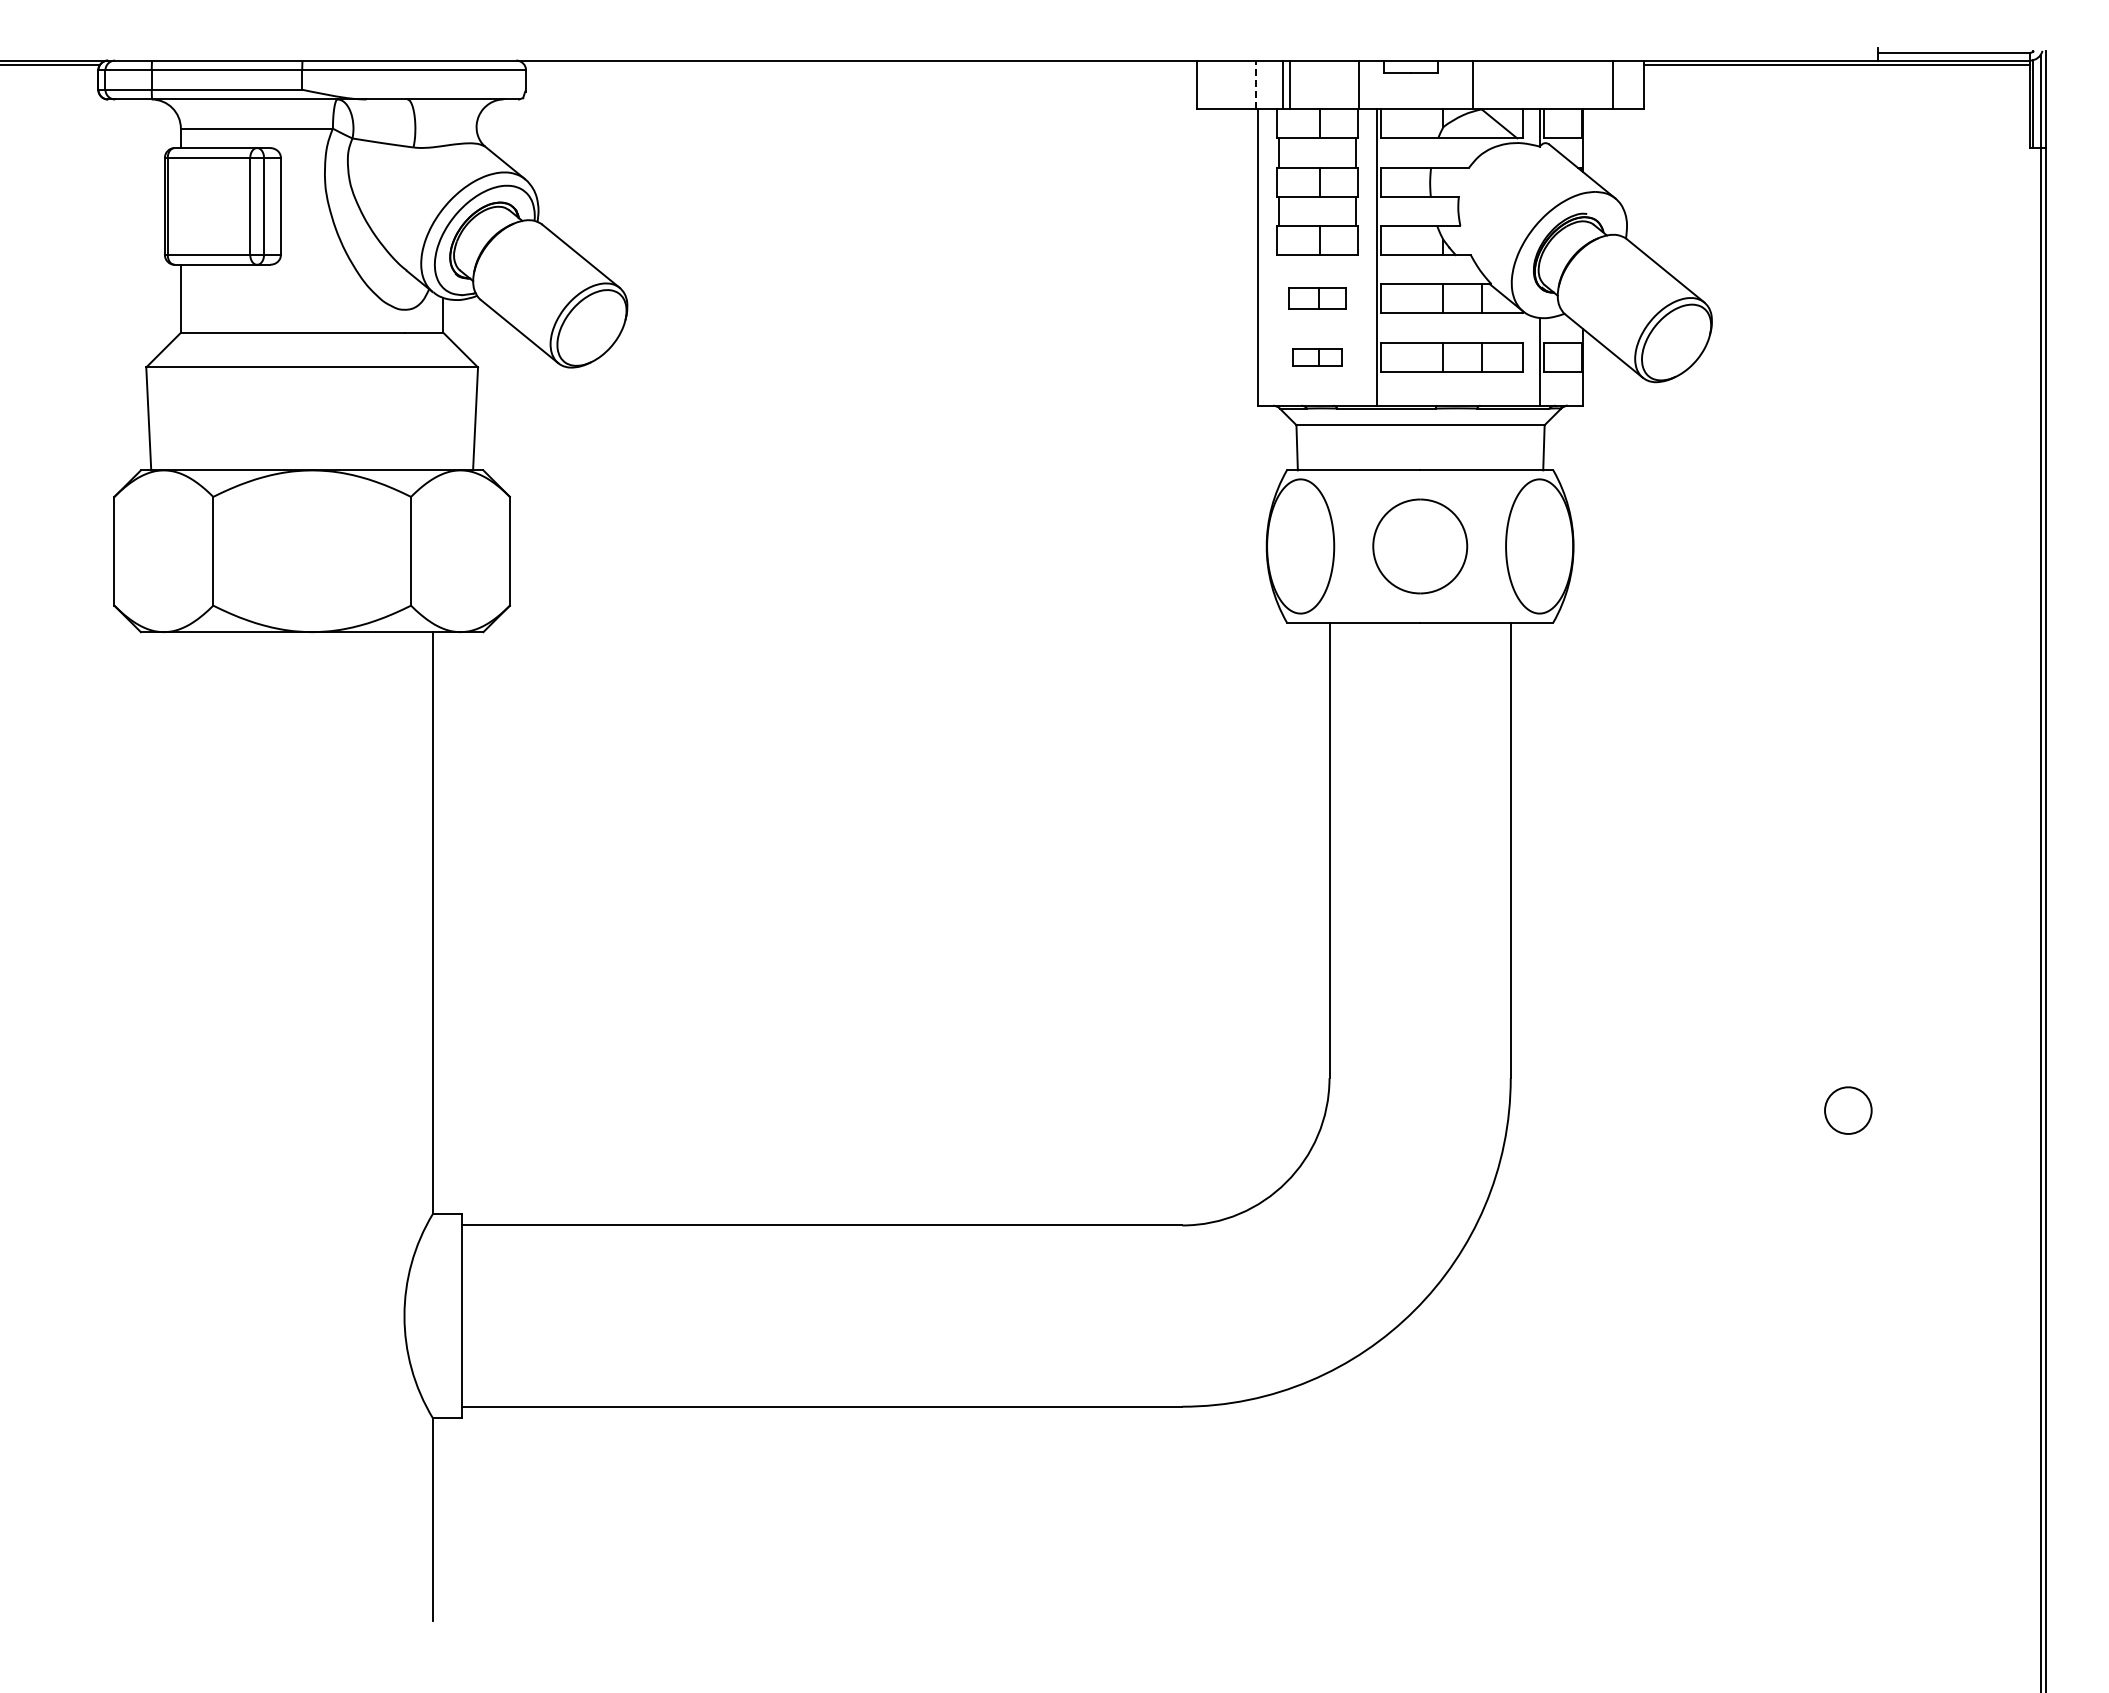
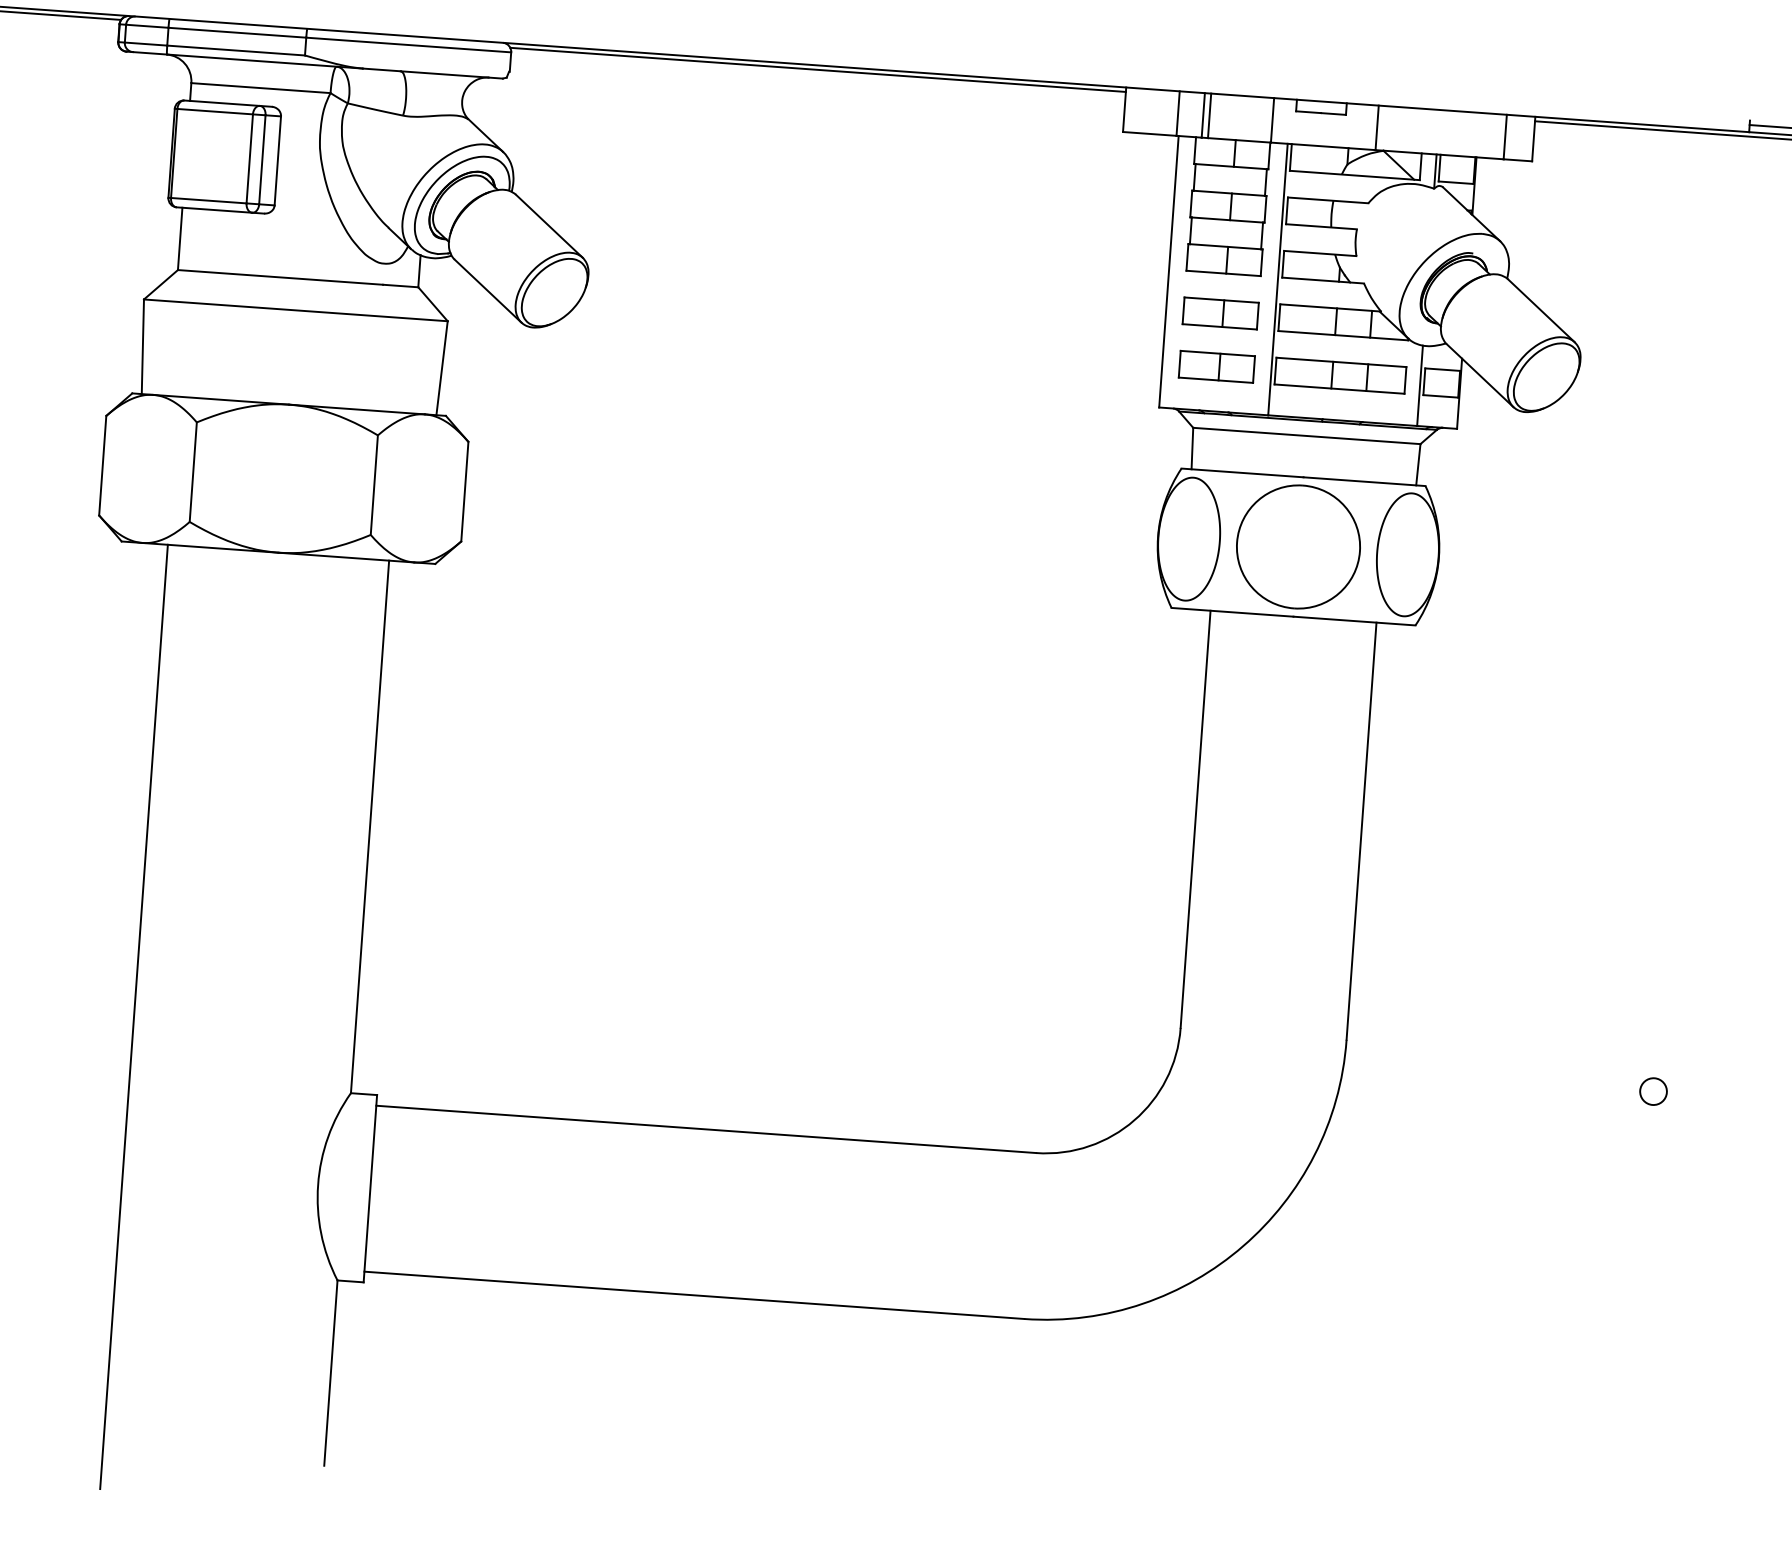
line: (860, 65) -> (817, 69), added
line: (1255, 84) -> (1178, 113), dashed -> solid
part: (1317, 298) -> (1220, 313), size x1.43
part: (1317, 357) -> (1216, 367), size x1.67
part: (1420, 546) -> (1298, 547), size x1.43
circle: (1847, 1110) -> (1652, 1091), size x0.62
line: (191, 1147) -> (134, 1016), added

